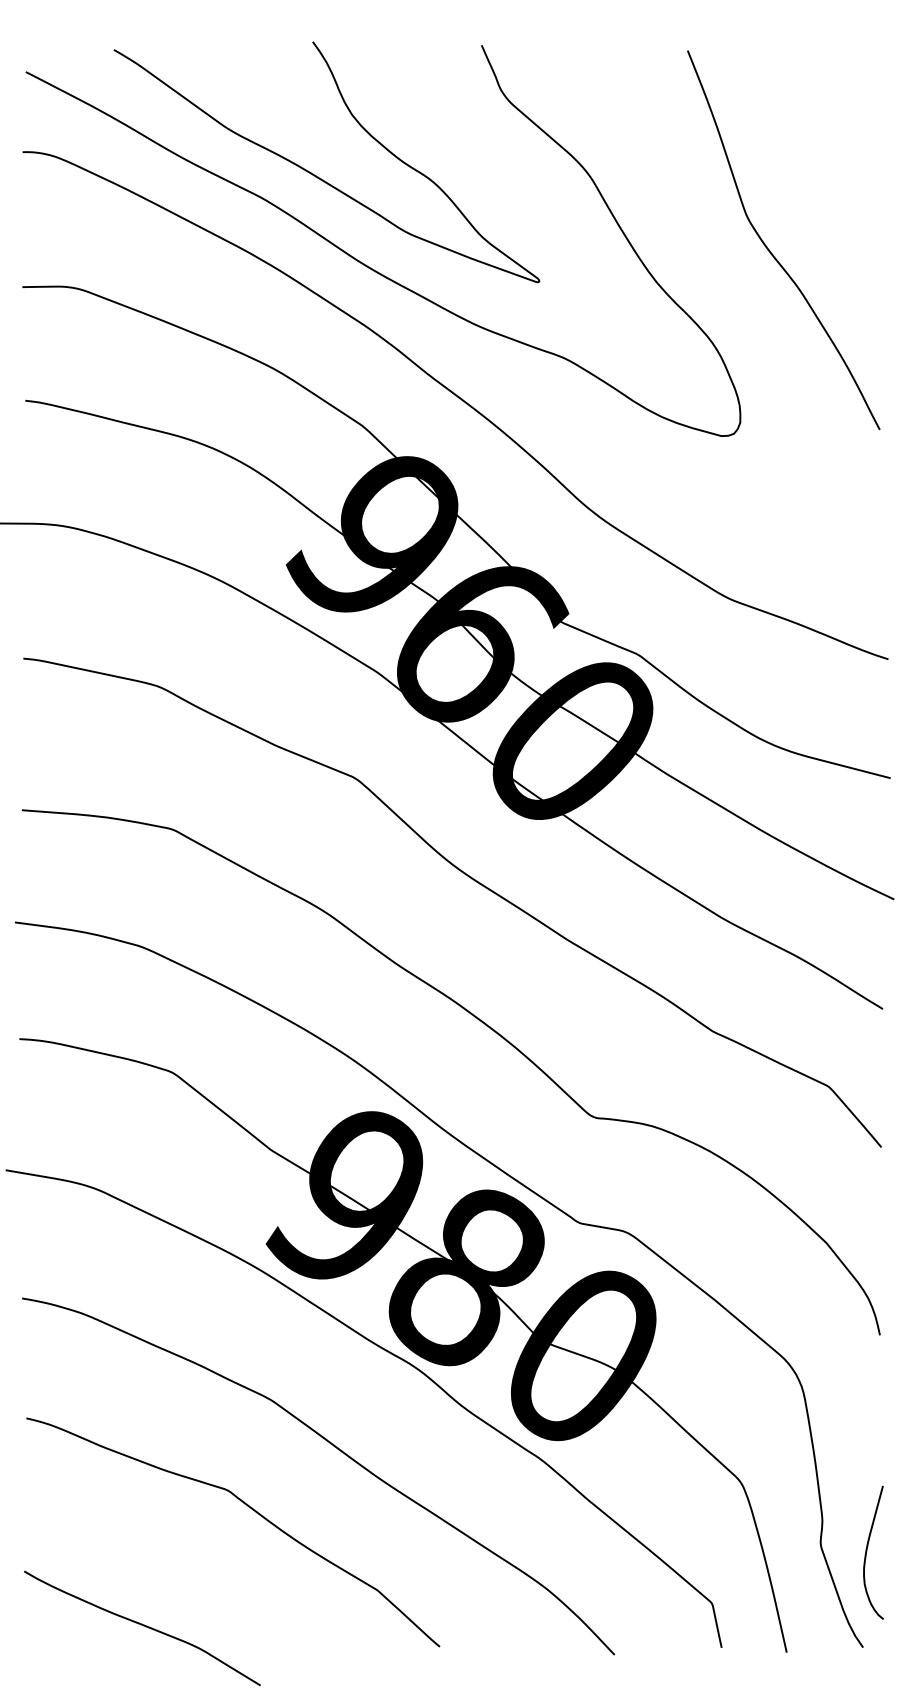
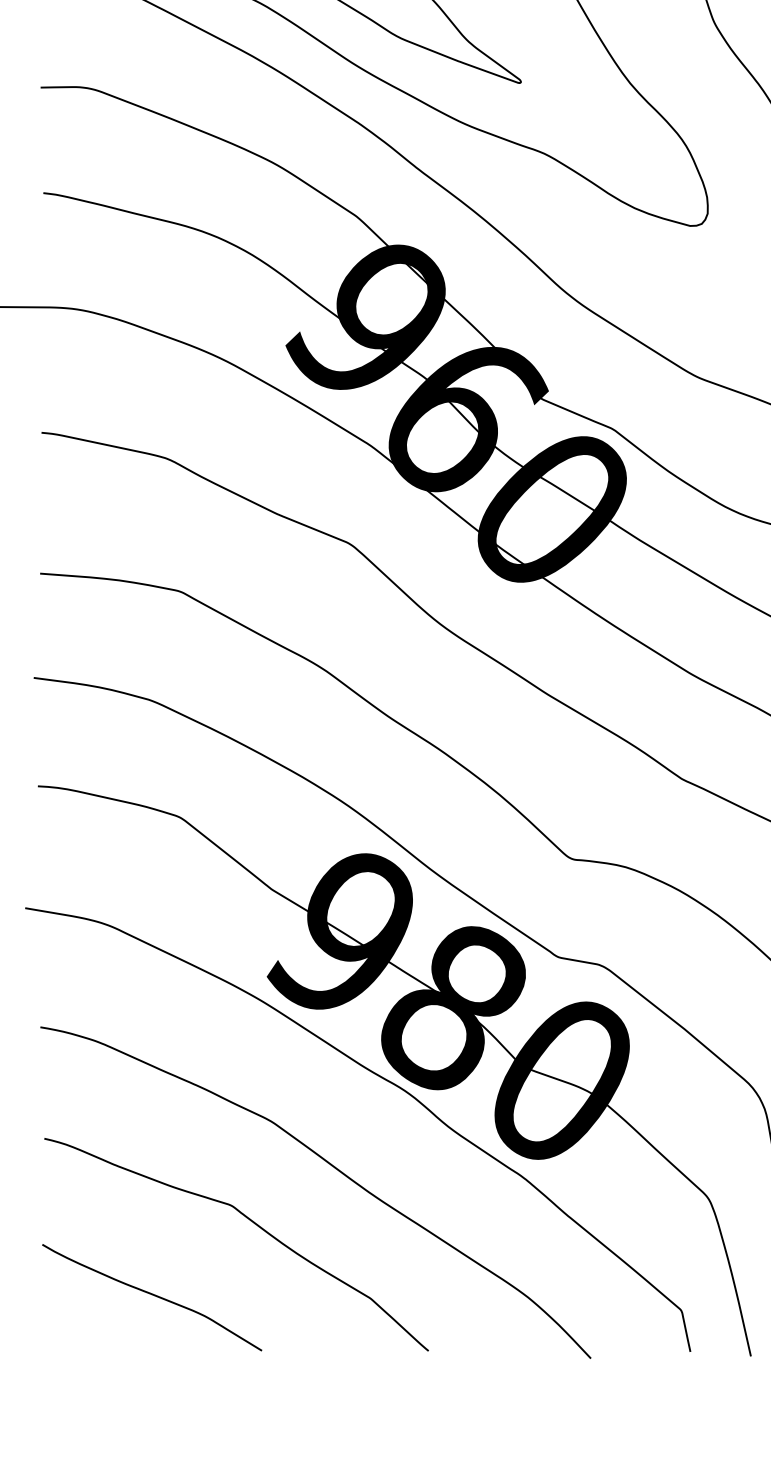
curve: (143, 1626) -> (153, 1295), moved

